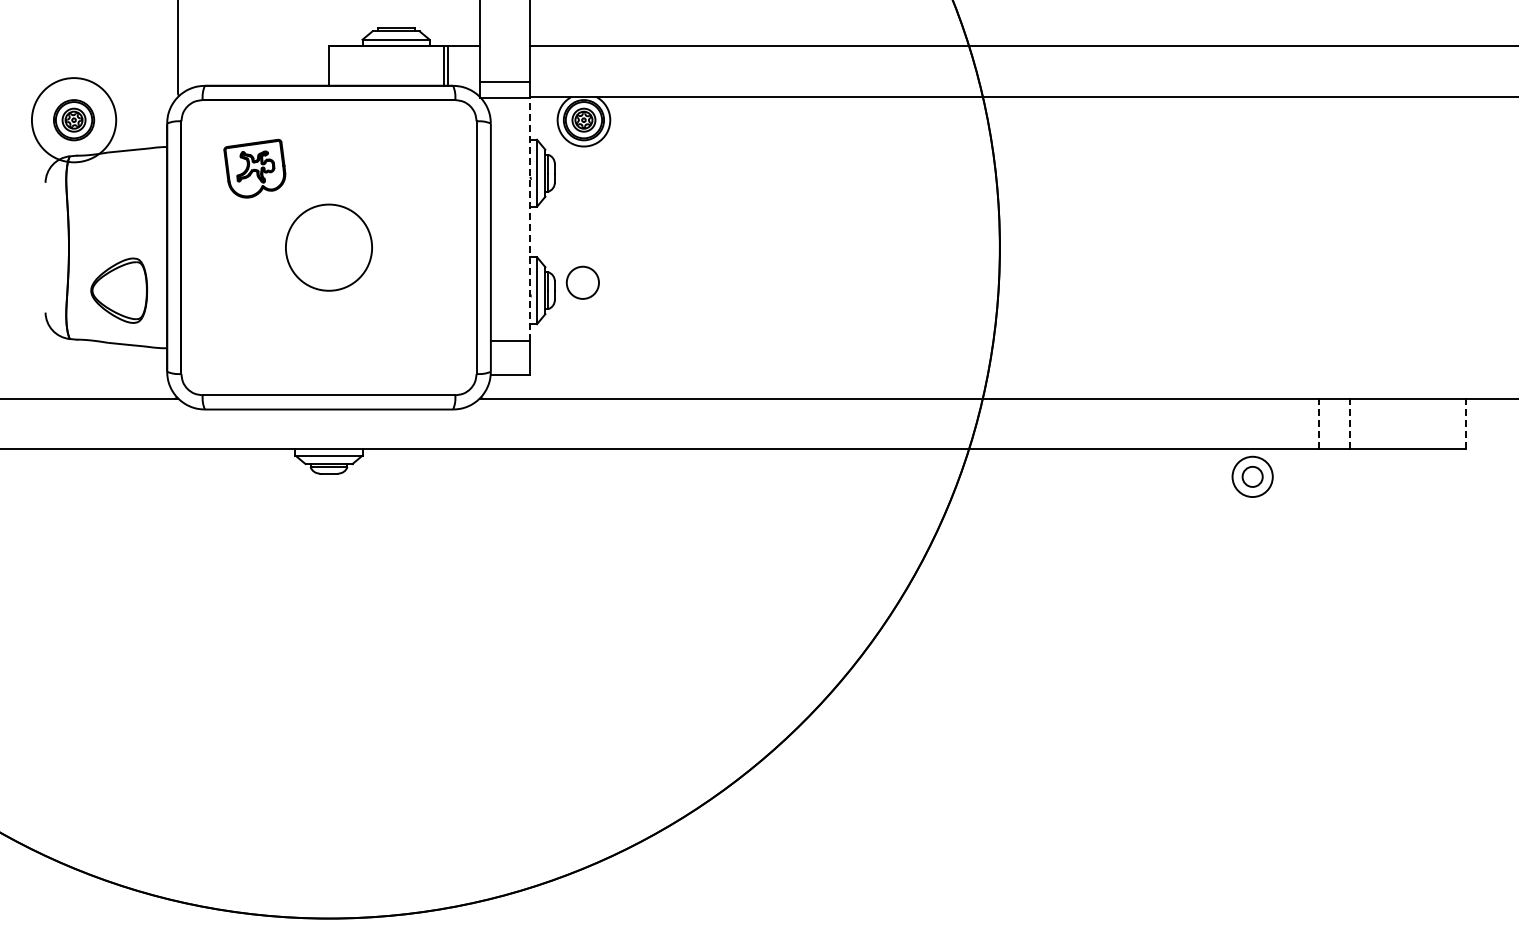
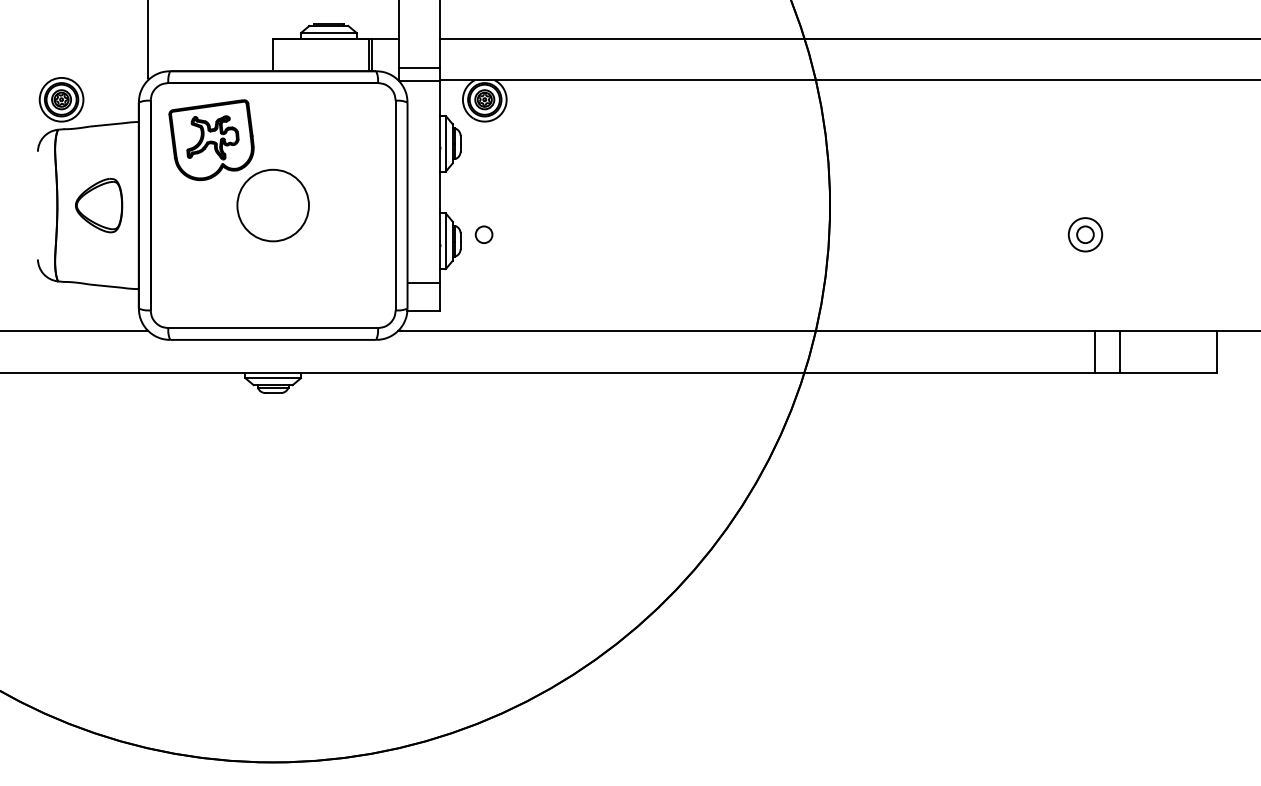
circle: (73, 119) -> (61, 99), size x0.62
part: (254, 168) -> (211, 139), size x1.67
line: (530, 219) -> (440, 182), dashed -> solid
circle: (583, 282) -> (484, 234), size x0.62
part: (118, 290) -> (98, 205), moved
line: (1319, 423) -> (1095, 351), dashed -> solid
line: (1349, 423) -> (1120, 351), dashed -> solid
line: (1465, 423) -> (1216, 351), dashed -> solid
part: (1252, 476) -> (1085, 234), moved

